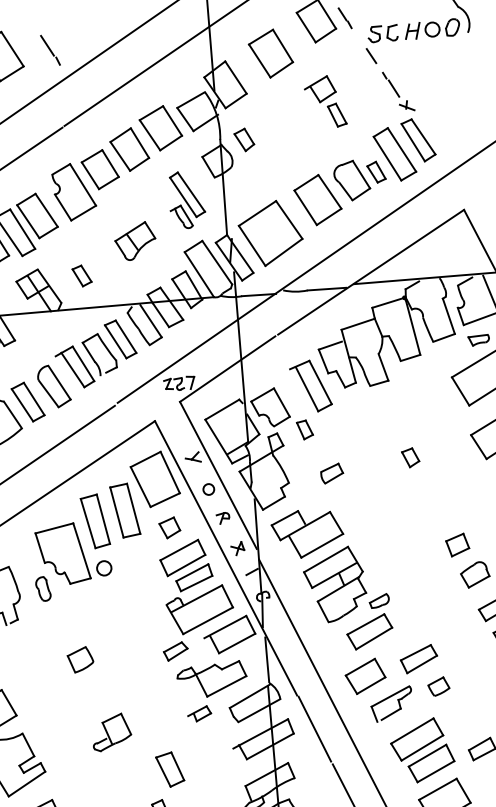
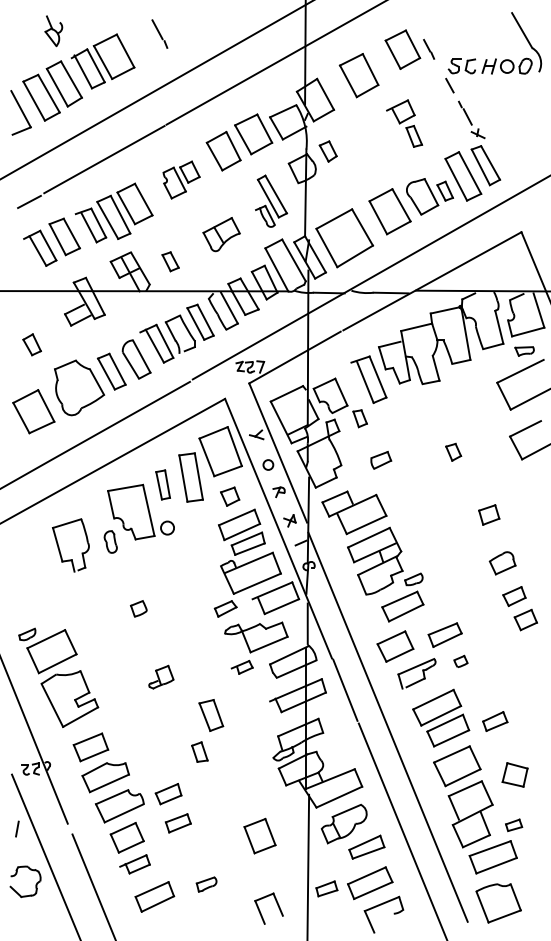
line: (50, 49) -> (159, 33), moved
part: (86, 184) -> (181, 179), size x0.6
part: (94, 521) -> (162, 484), size x0.6
part: (457, 544) -> (489, 514), moved
part: (80, 659) -> (138, 608), size x0.7
part: (438, 686) -> (460, 661), size x0.7
part: (111, 732) -> (161, 677), size x0.7

